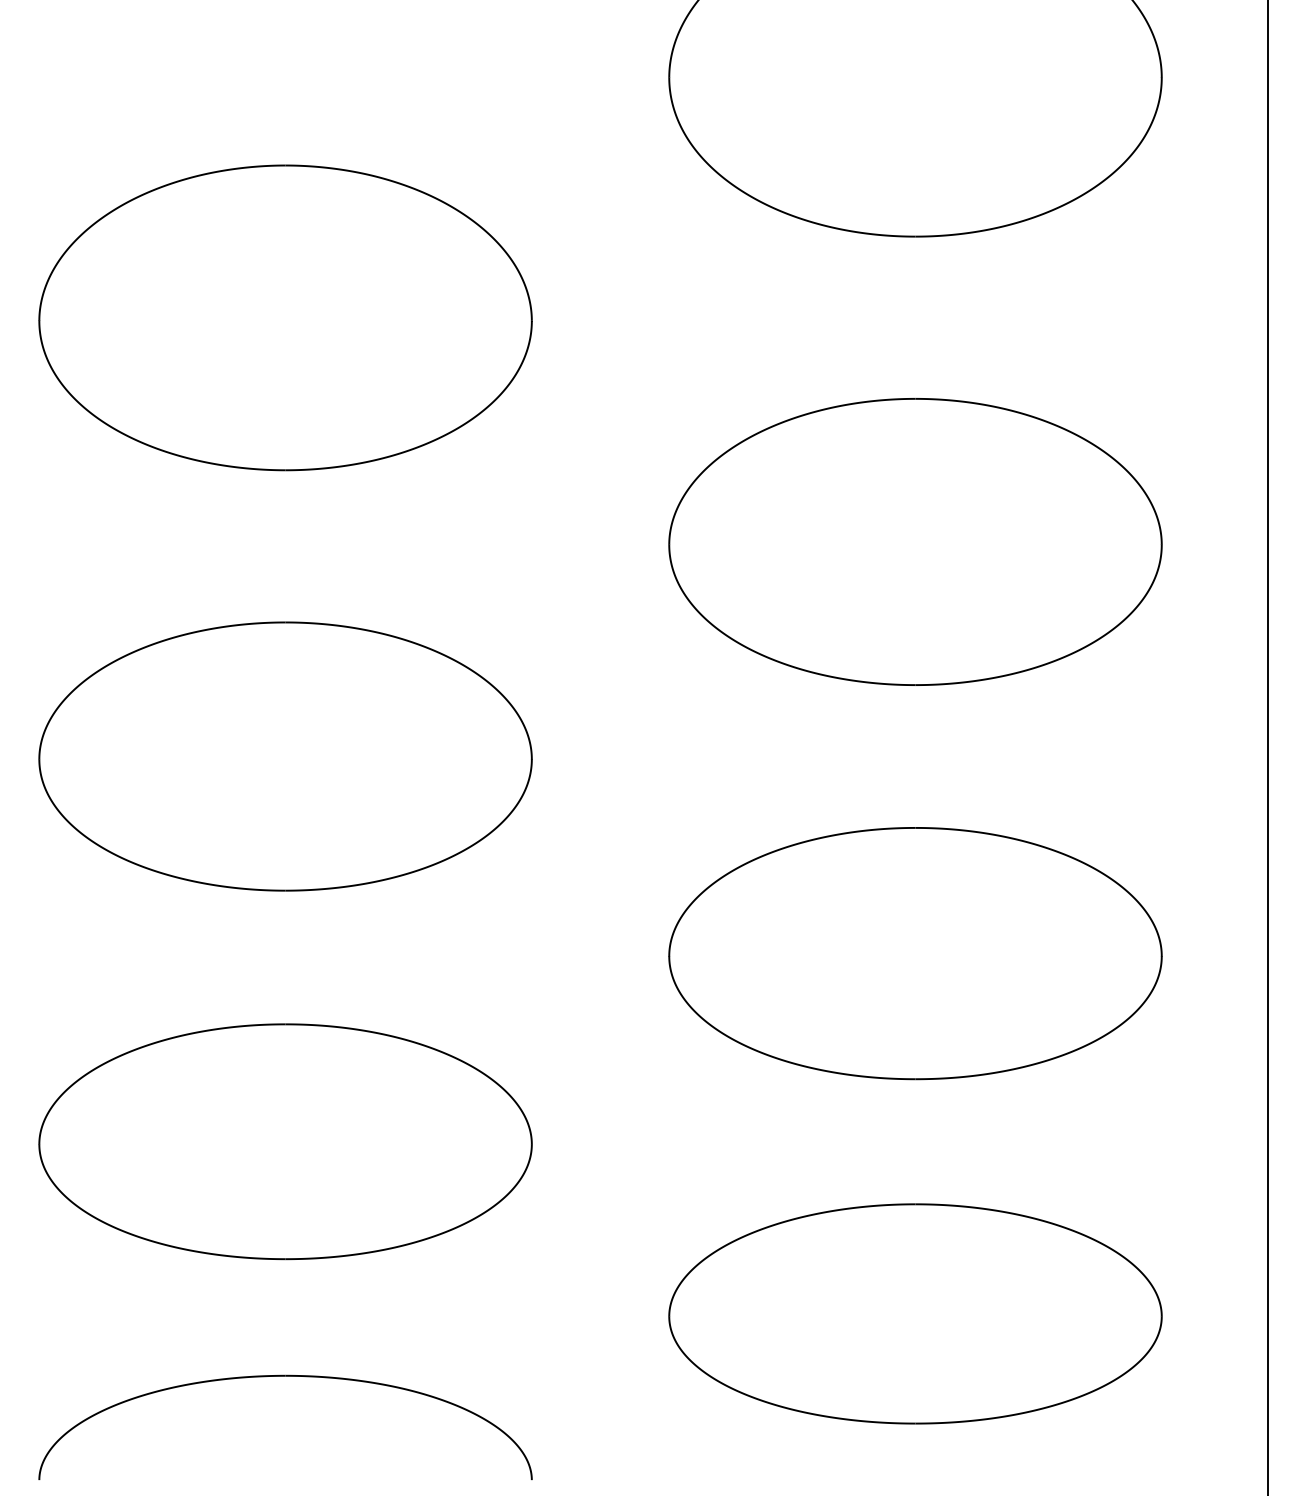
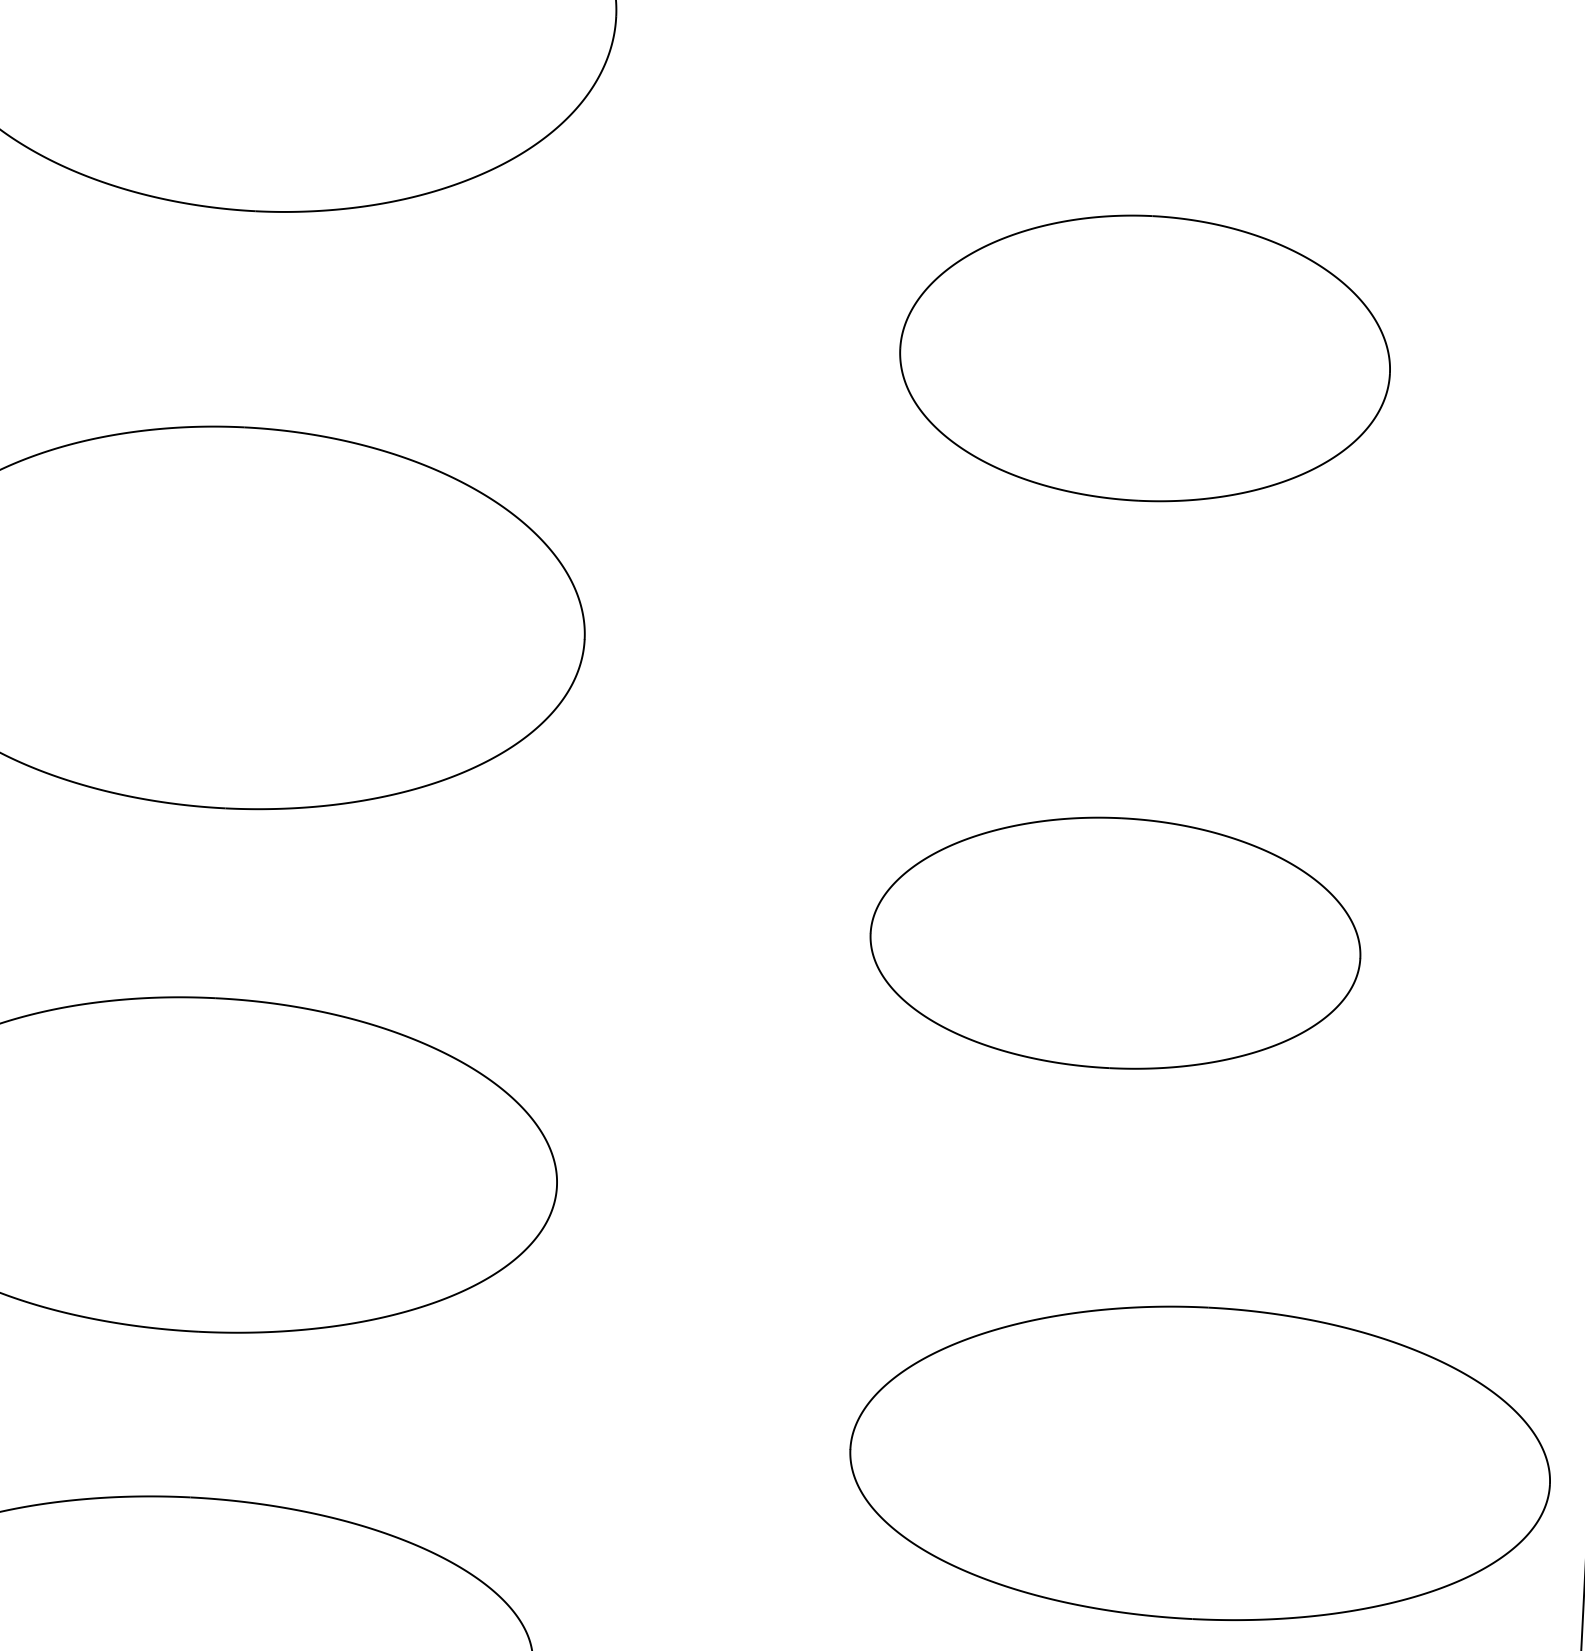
part: (915, 541) -> (1145, 357), size x0.7
part: (915, 953) -> (1115, 942), size x0.7
part: (915, 1313) -> (1200, 1462), moved

